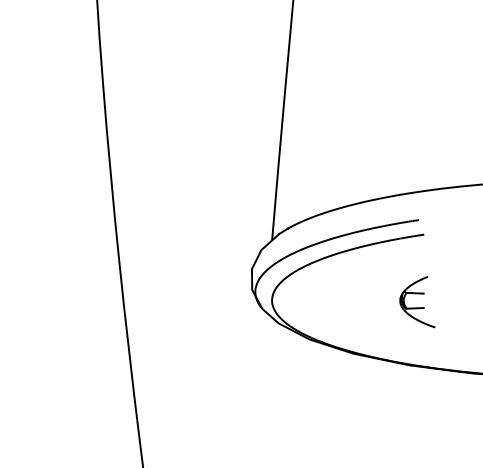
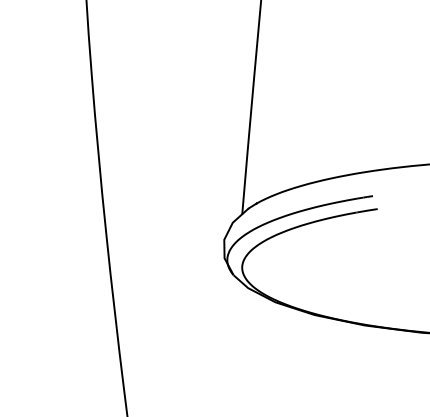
part: (417, 301) -> (371, 268), removed

